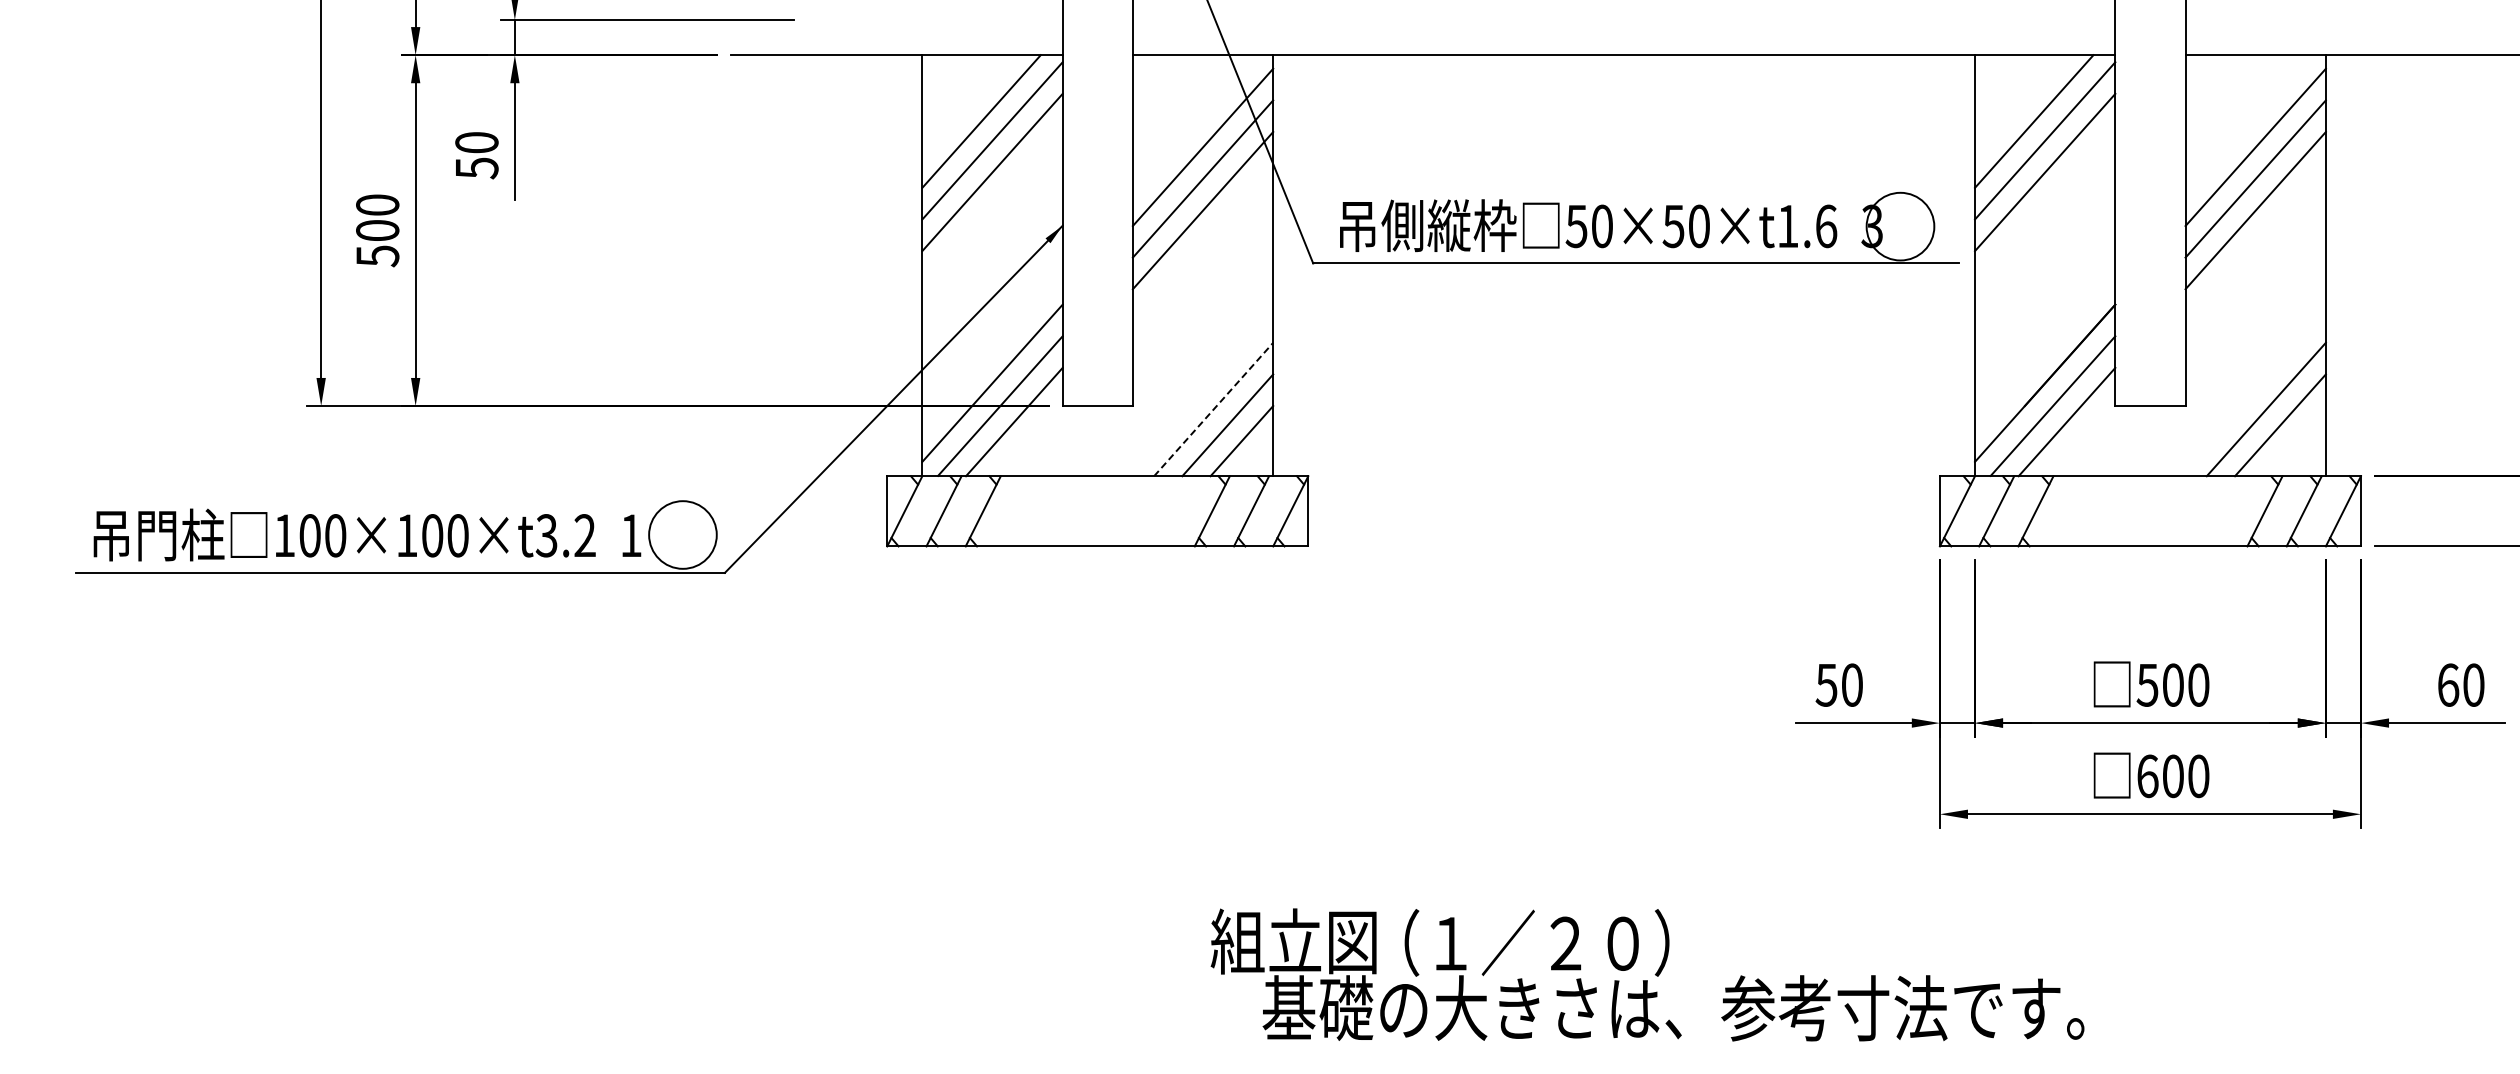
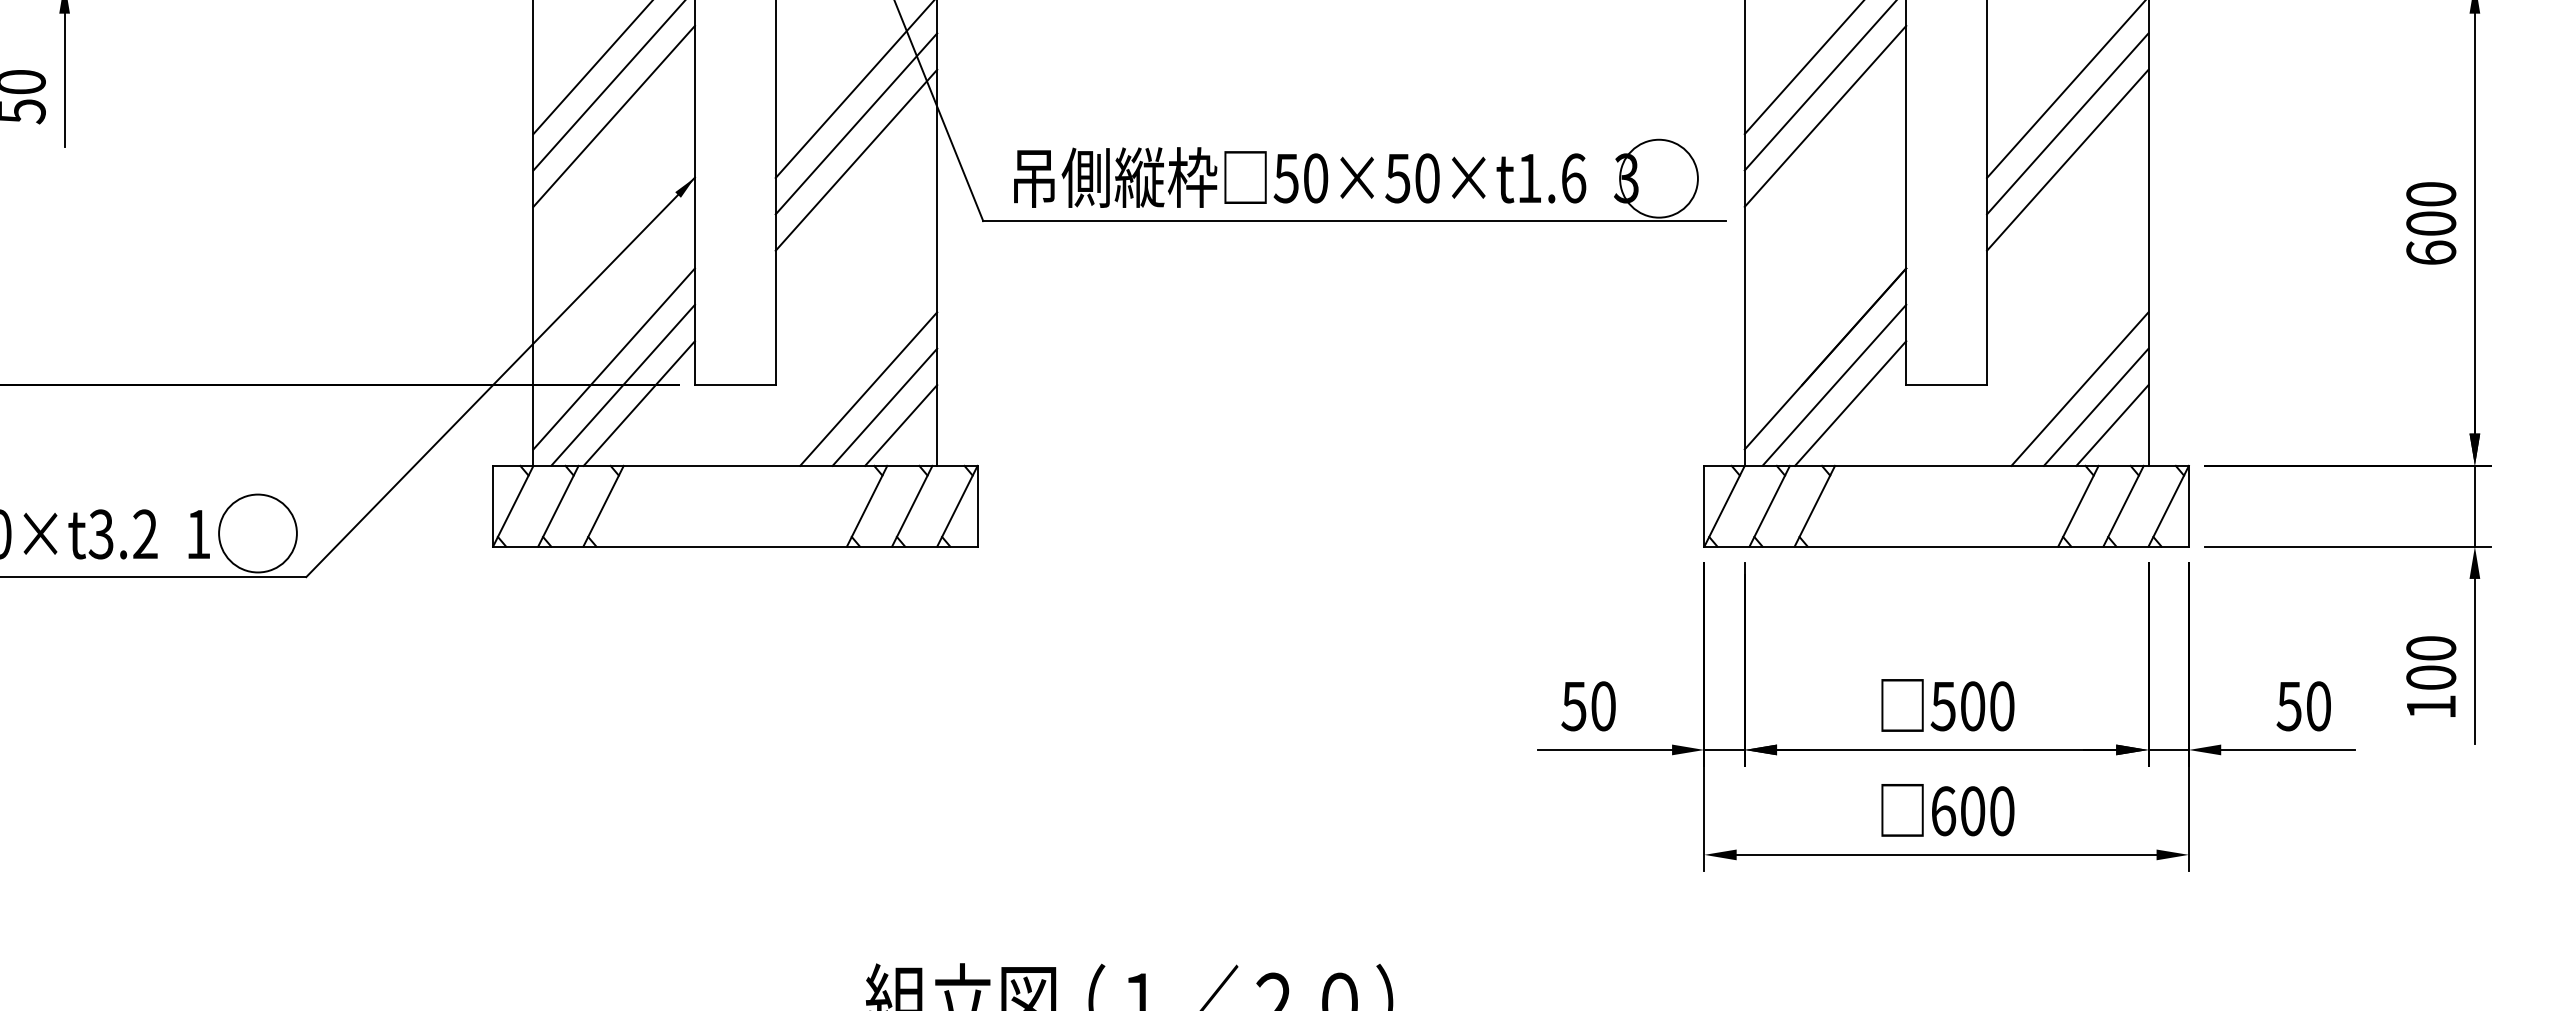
line: (1214, 409) -> (869, 389), dashed -> solid
line: (2294, 441) -> (2112, 425), added
text: (2448, 684) -> (2289, 705), 60 -> 50

